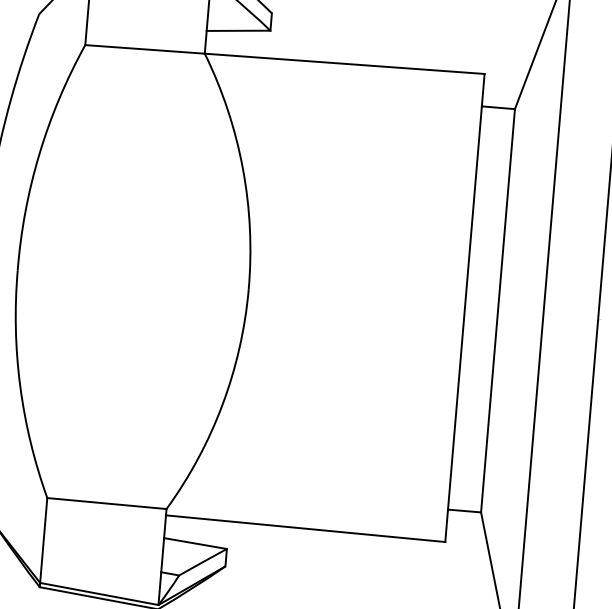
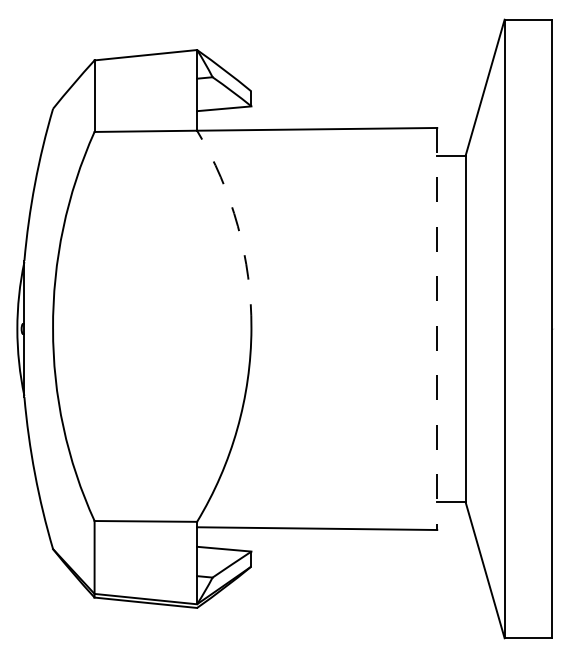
arc: (242, 169) -> (237, 226), solid -> dashed
line: (465, 308) -> (437, 329), solid -> dashed

